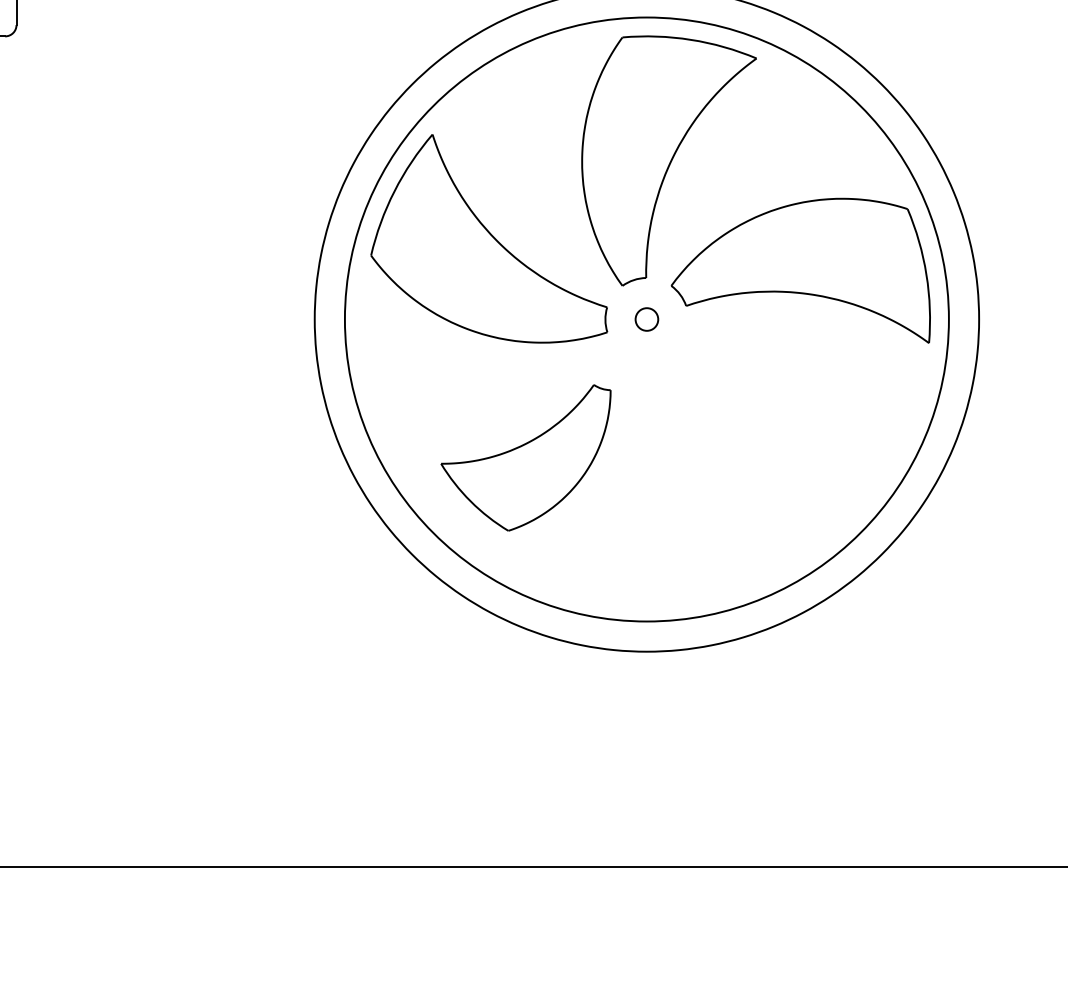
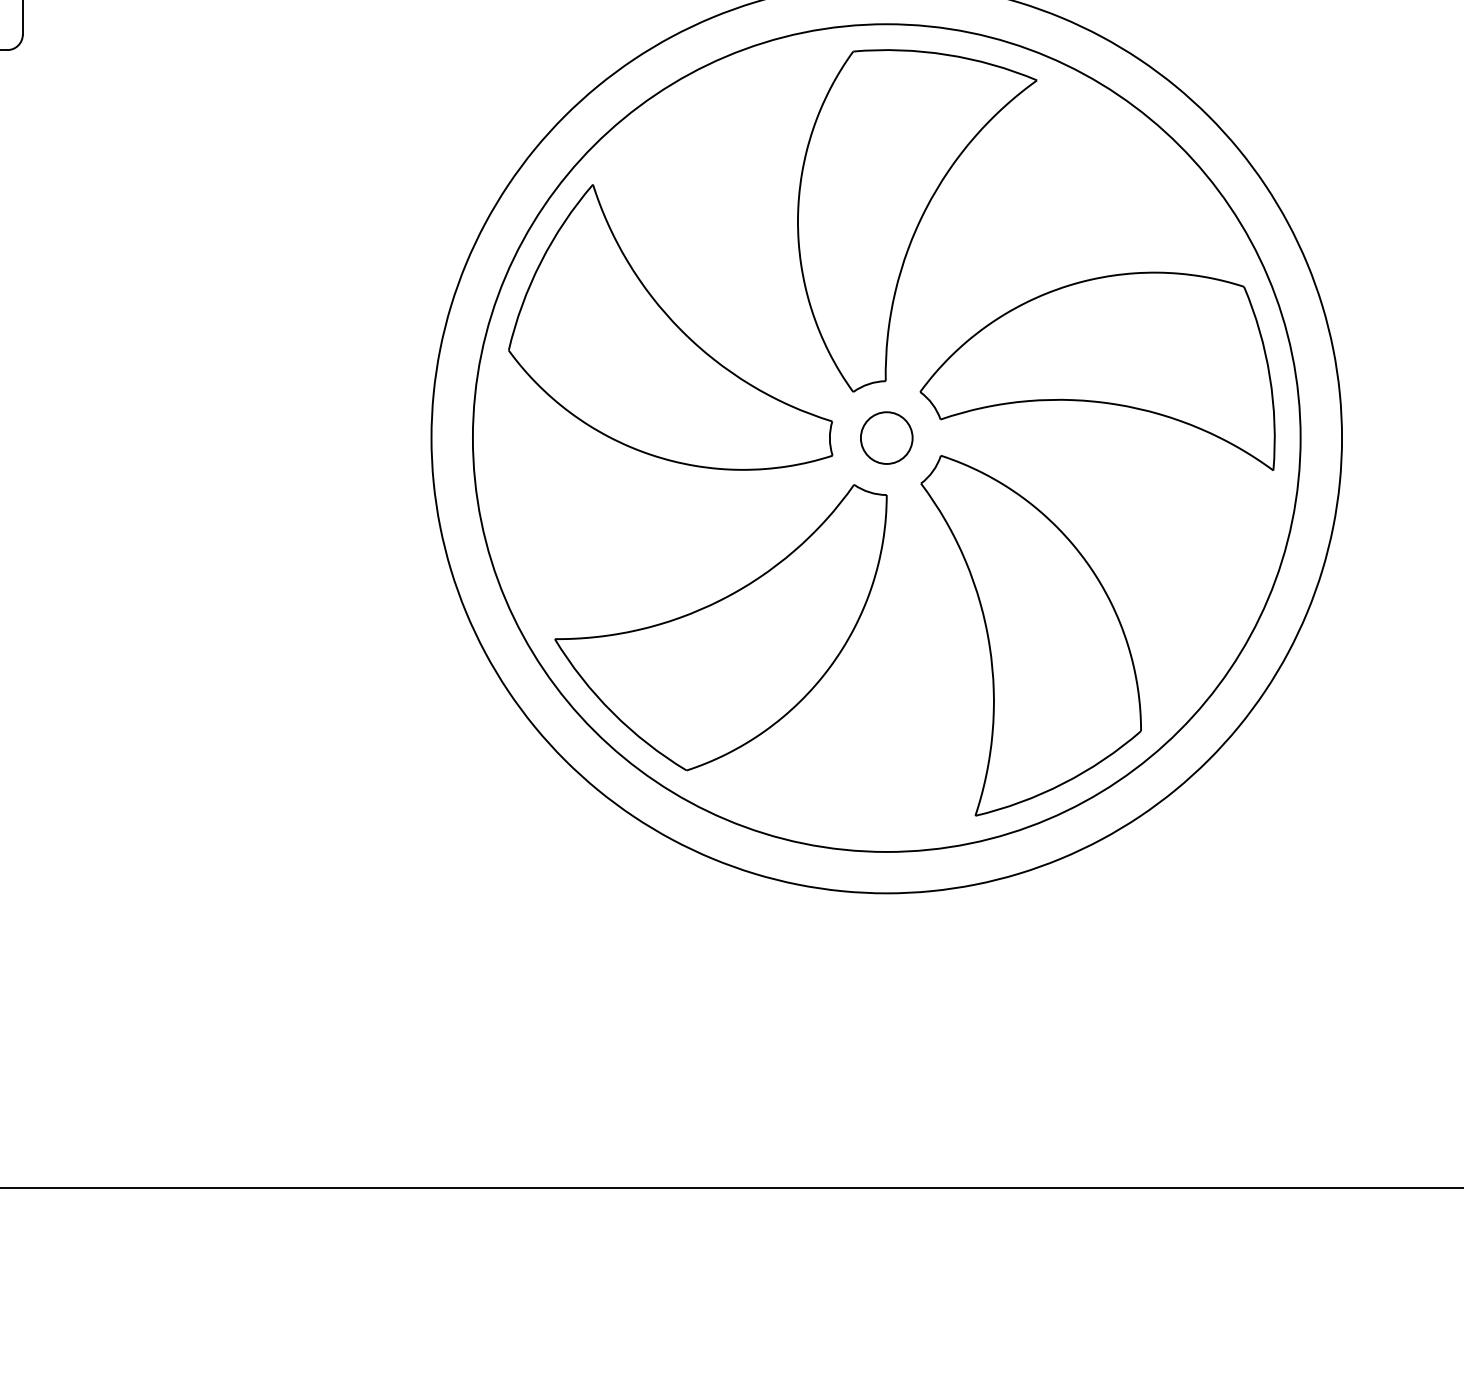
circle: (646, 319) -> (886, 437), size x1.67
part: (525, 457) -> (720, 627), size x1.43
part: (751, 463) -> (1030, 635), added

